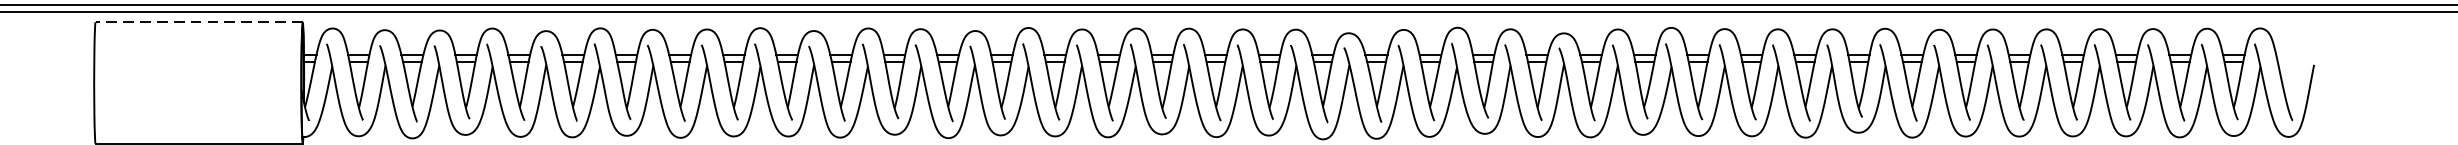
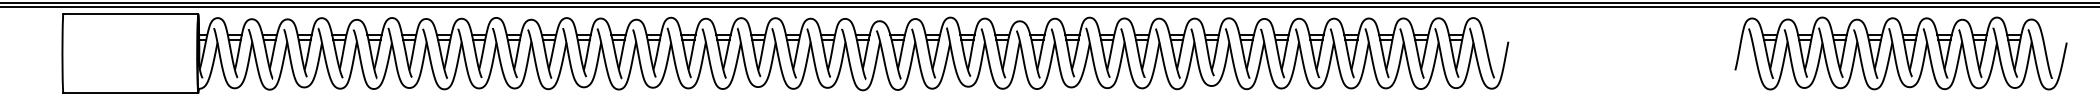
line: (198, 22) -> (130, 14), dashed -> solid

